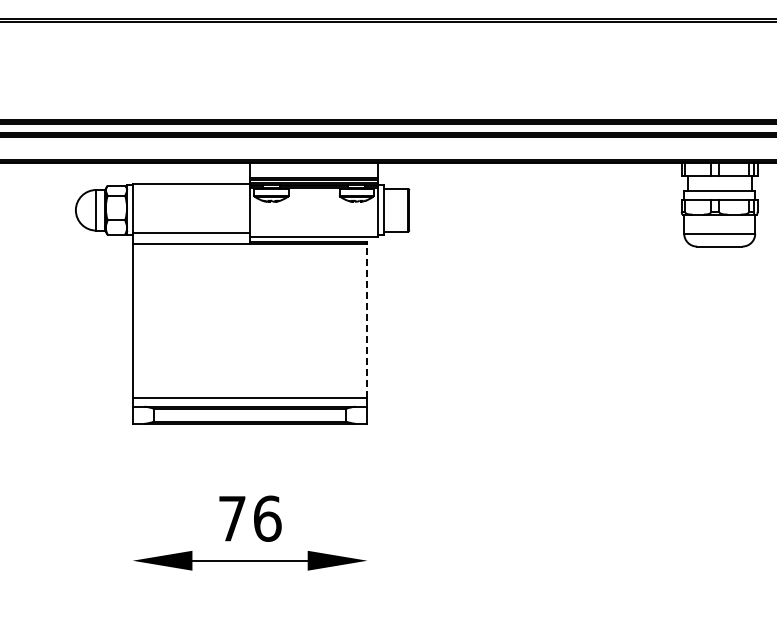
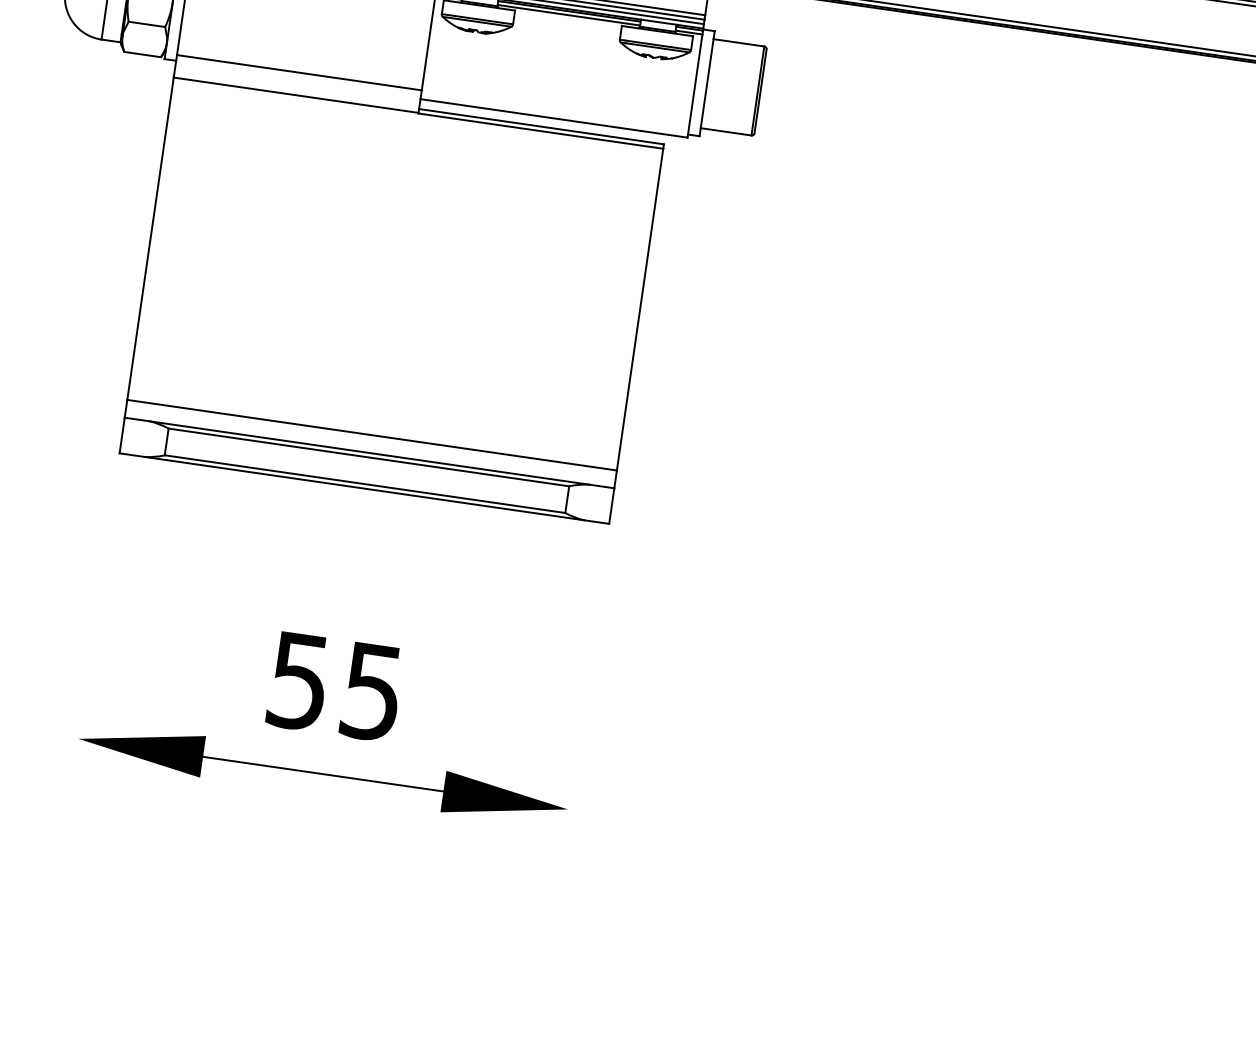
line: (367, 320) -> (640, 308), dashed -> solid
text: (250, 518) -> (336, 686), 76 -> 55

